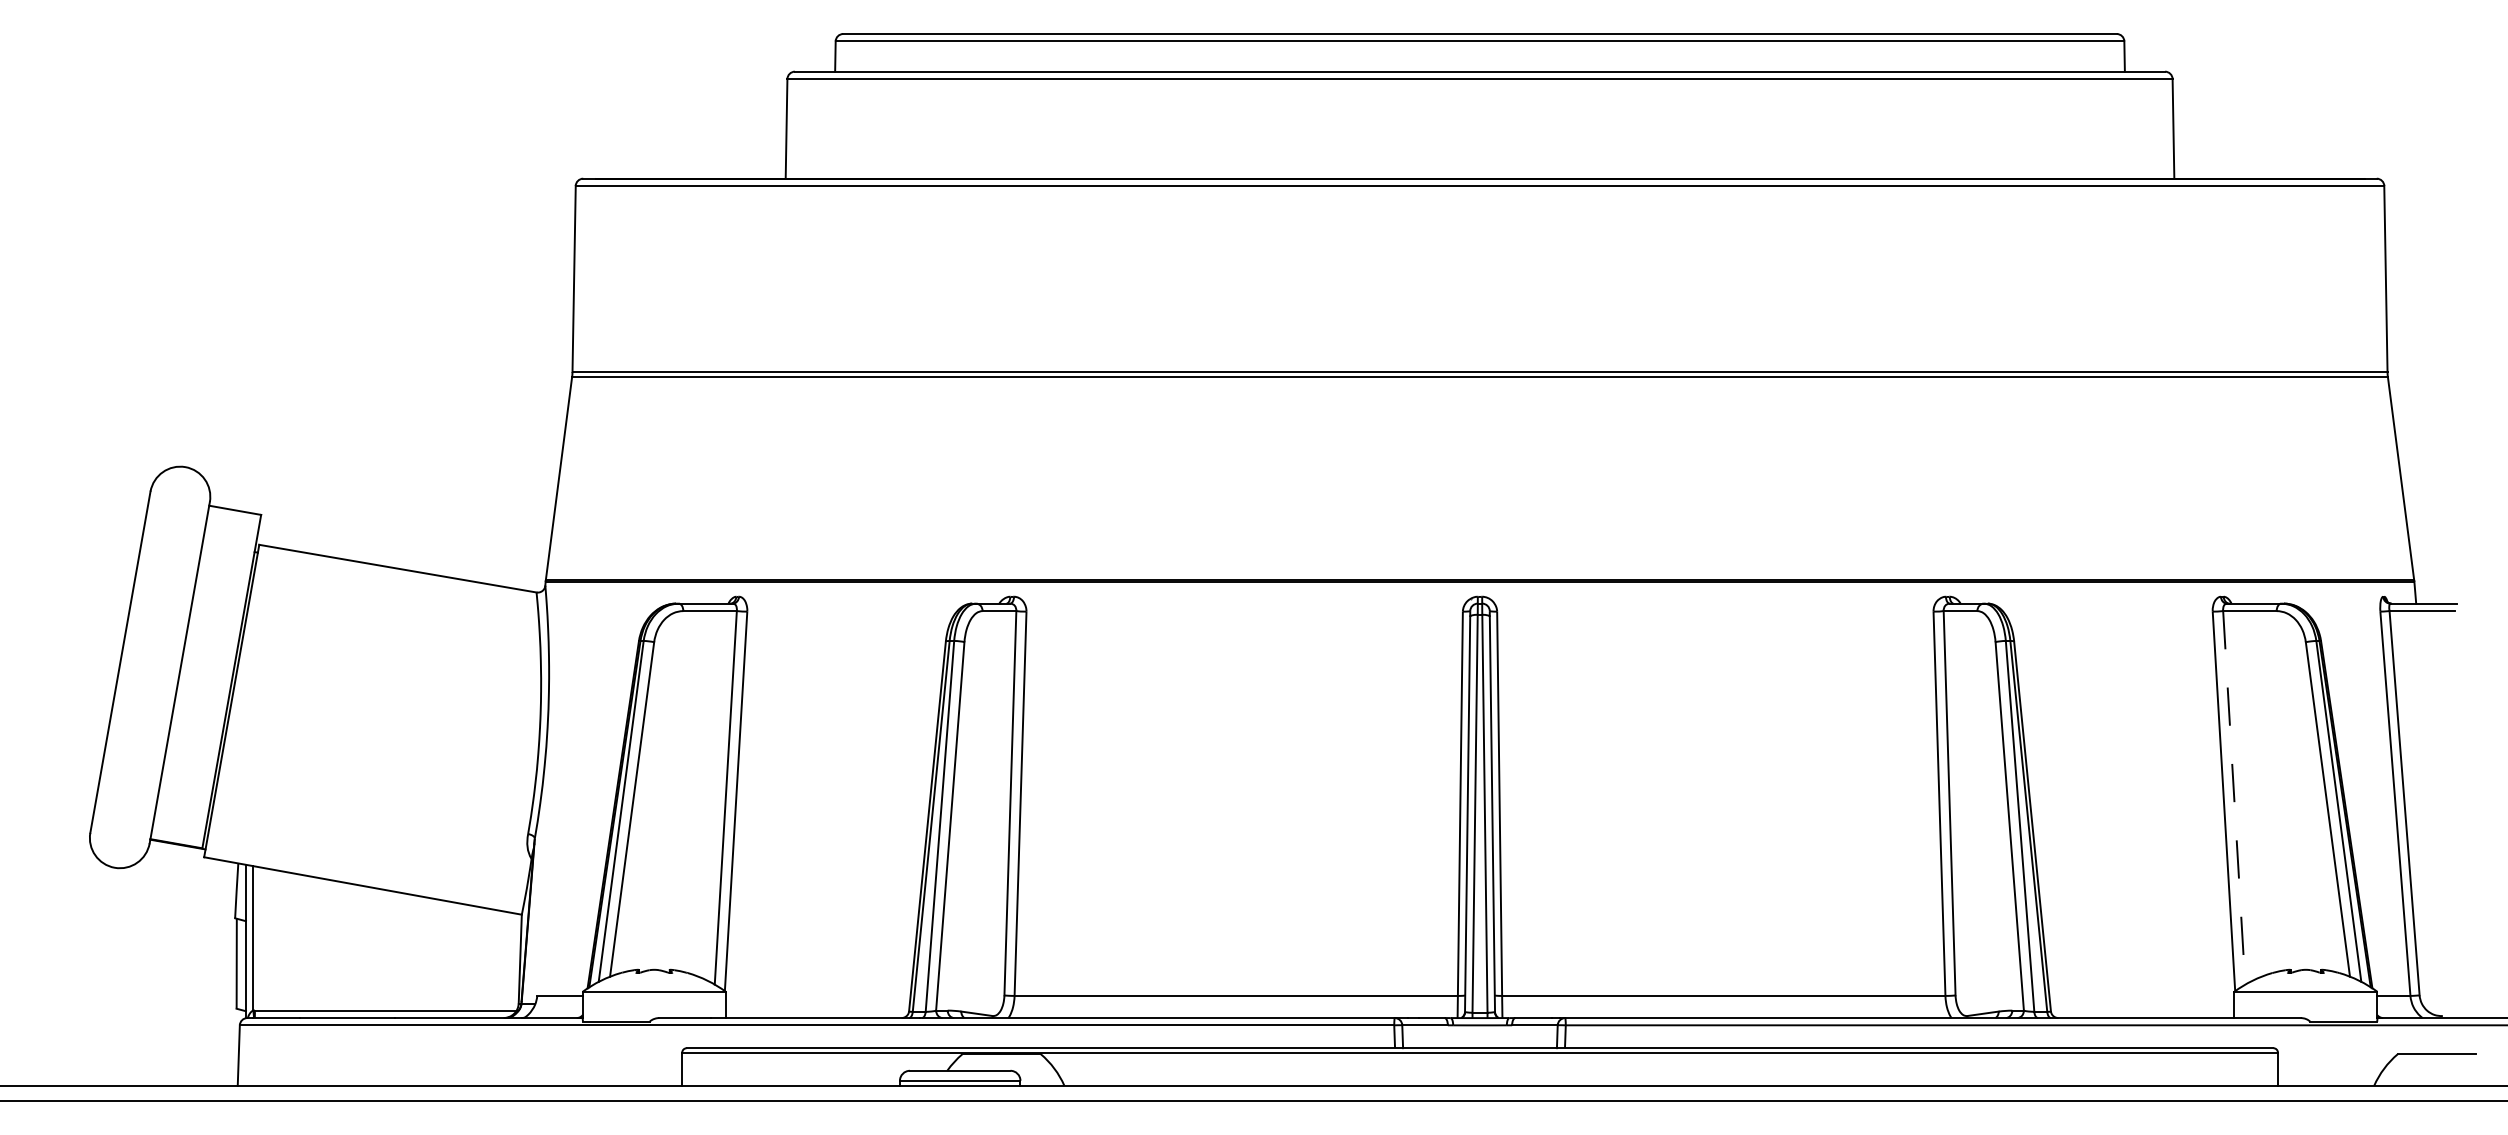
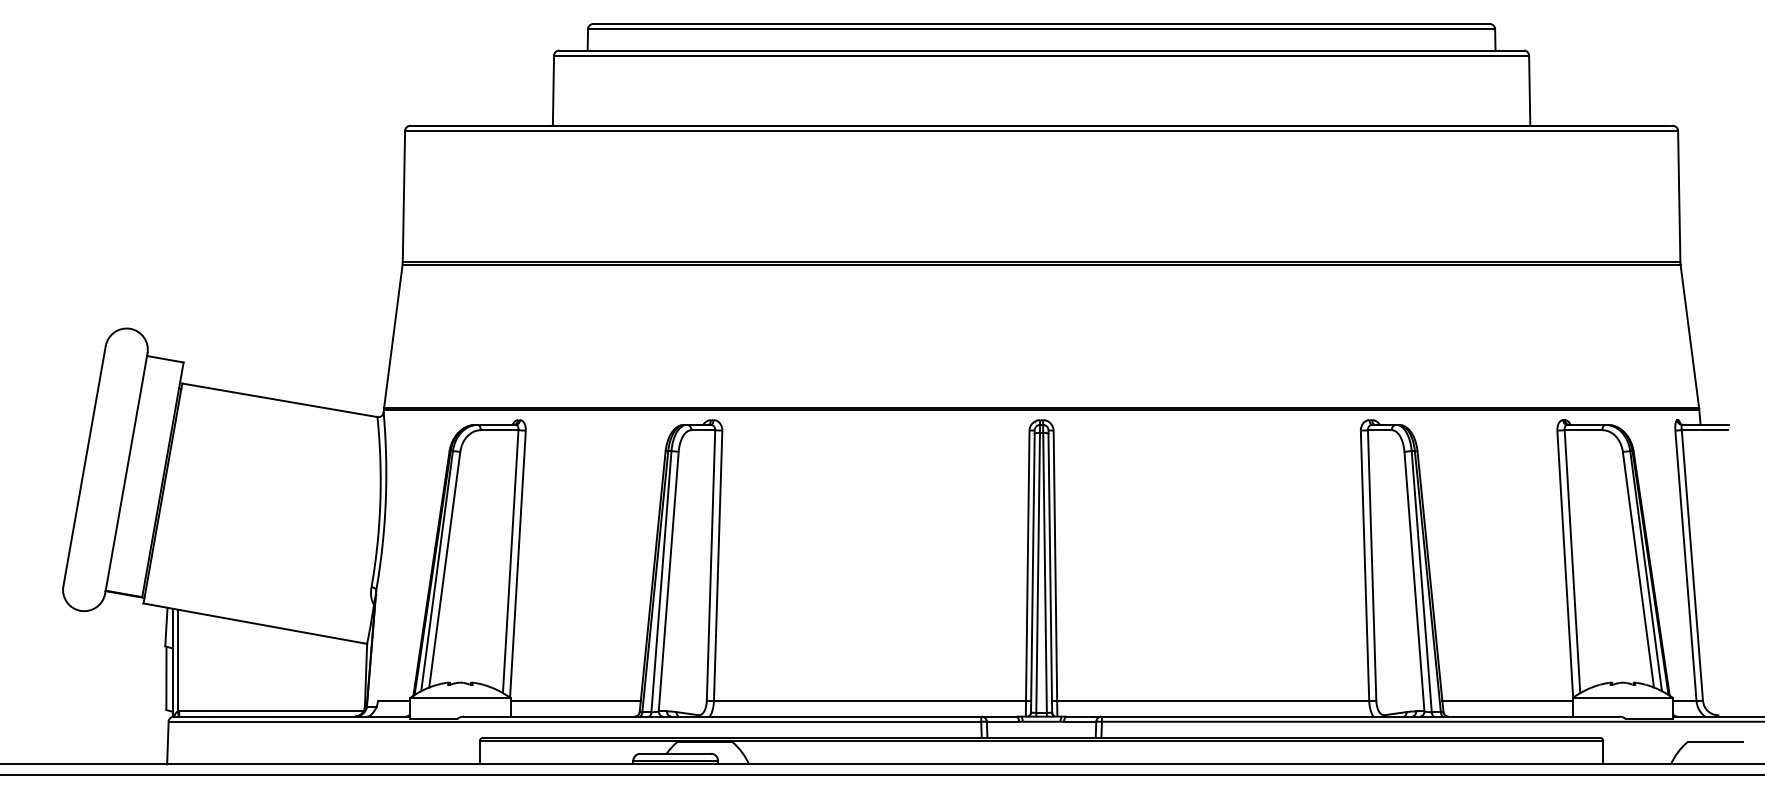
line: (2234, 798) -> (1572, 562), dashed -> solid
line: (817, 995) -> (575, 700), added
line: (2141, 995) -> (1507, 700), added

